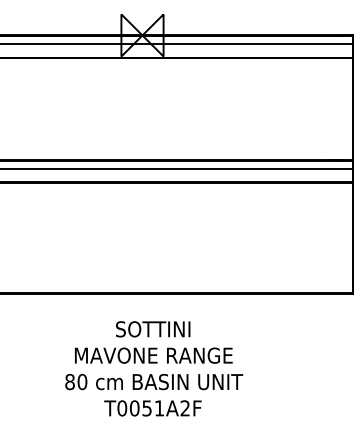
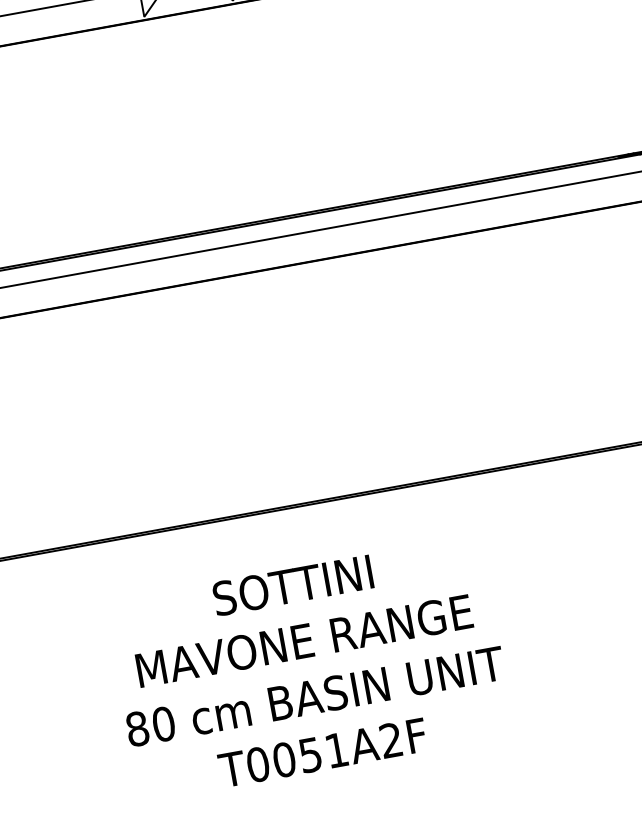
text: (154, 368) -> (310, 667), moved

